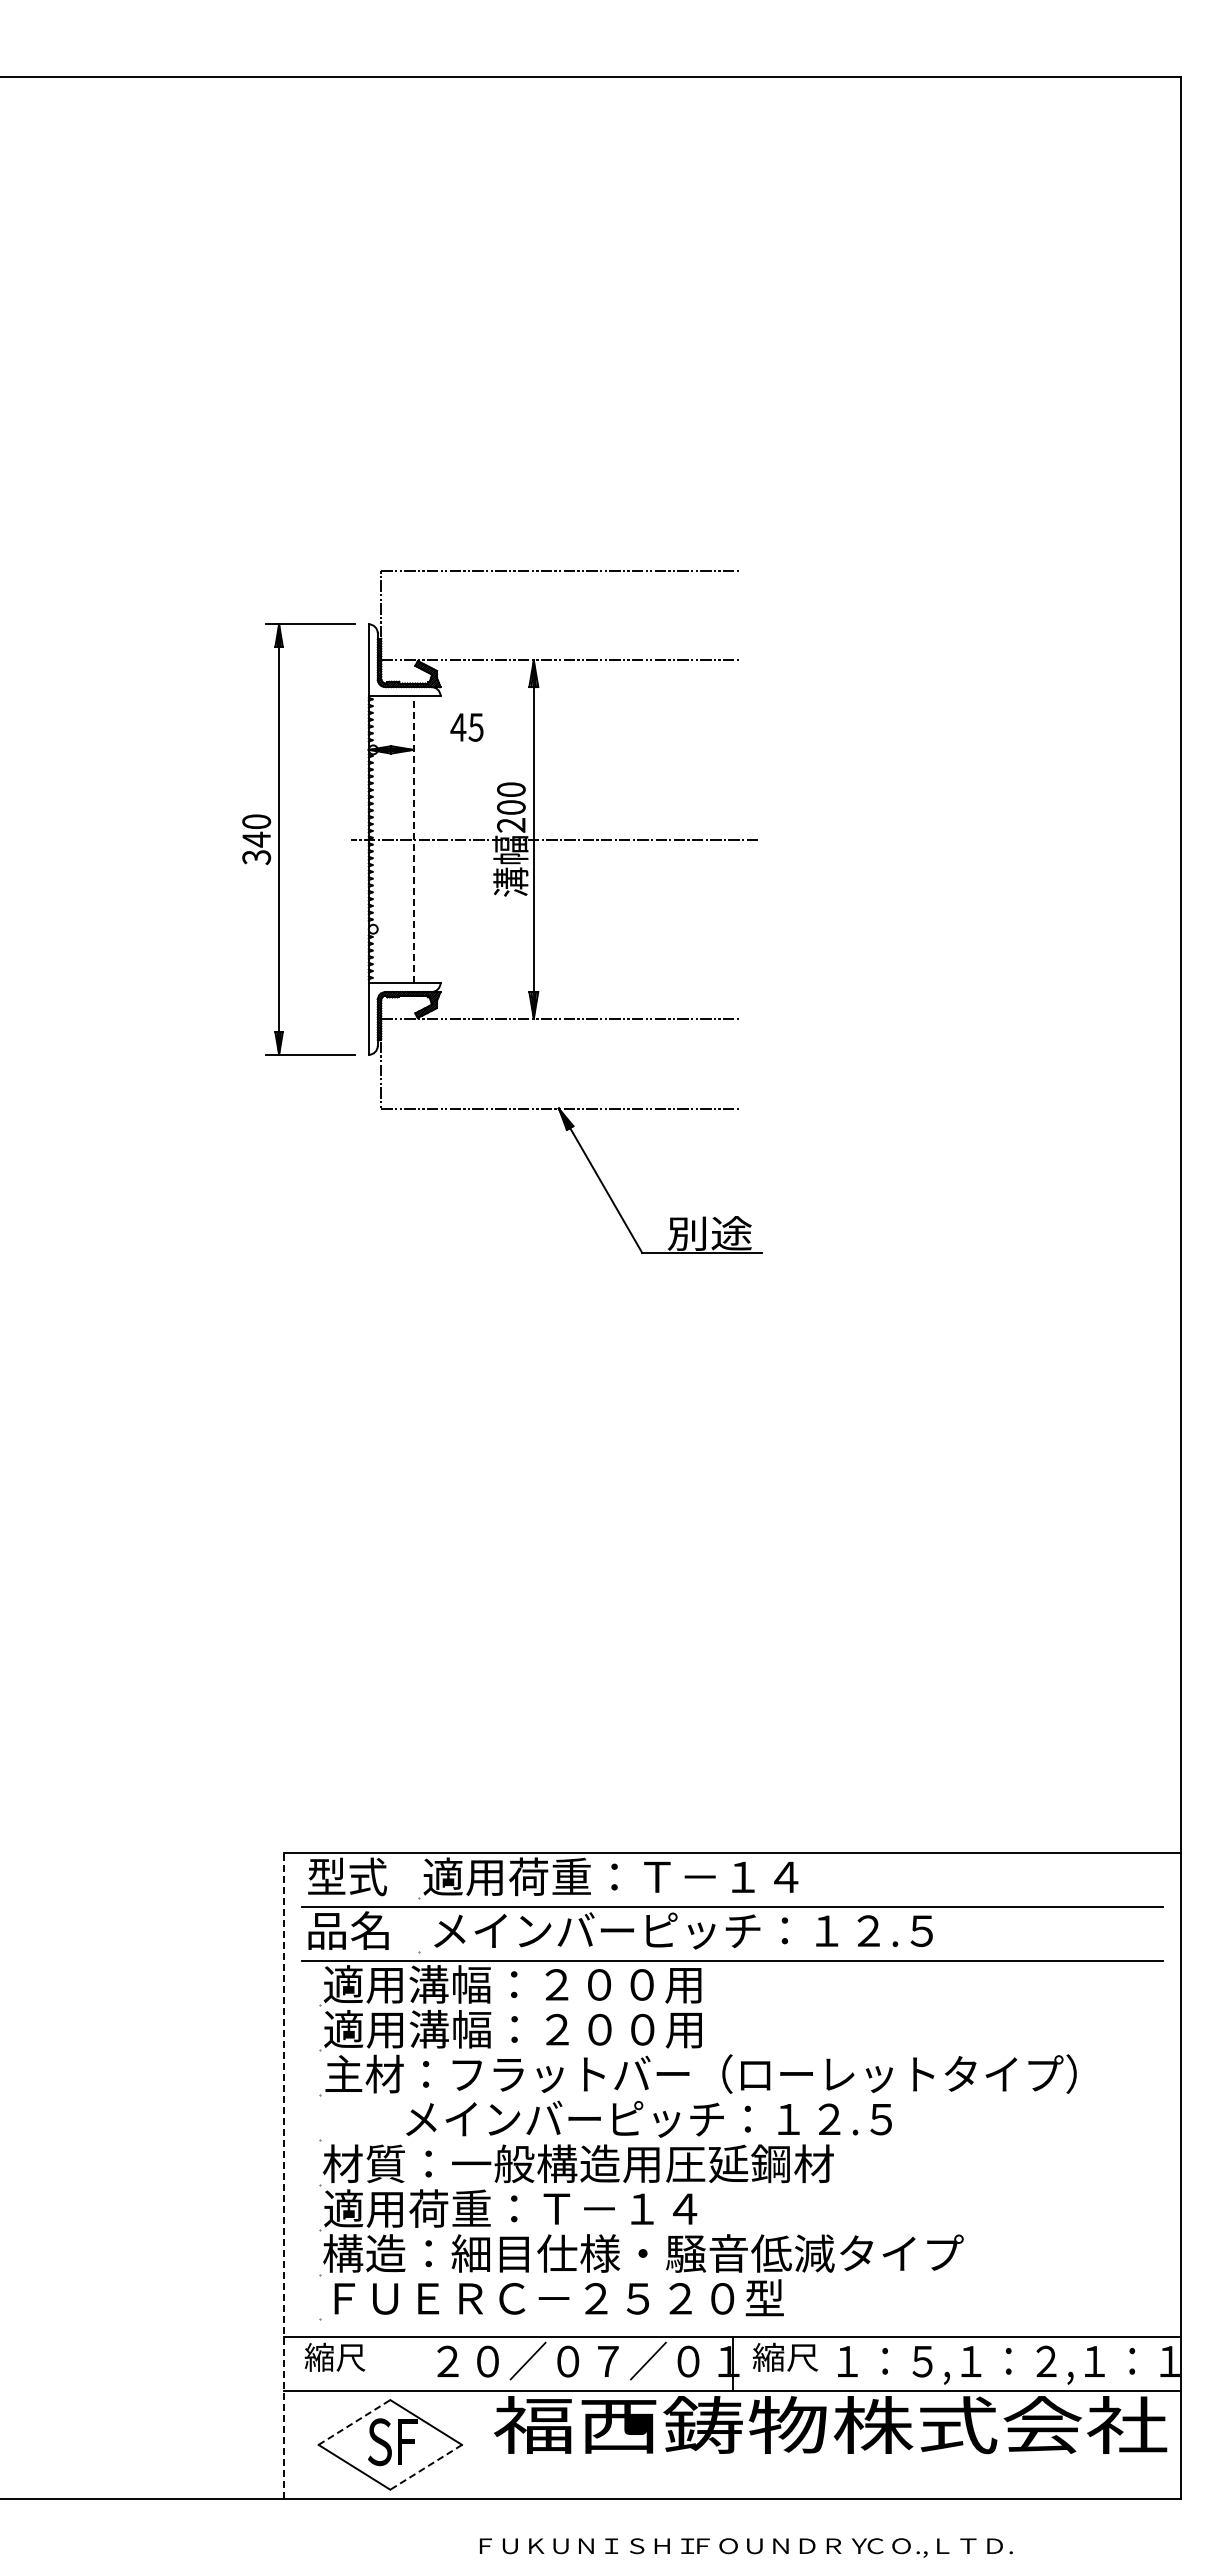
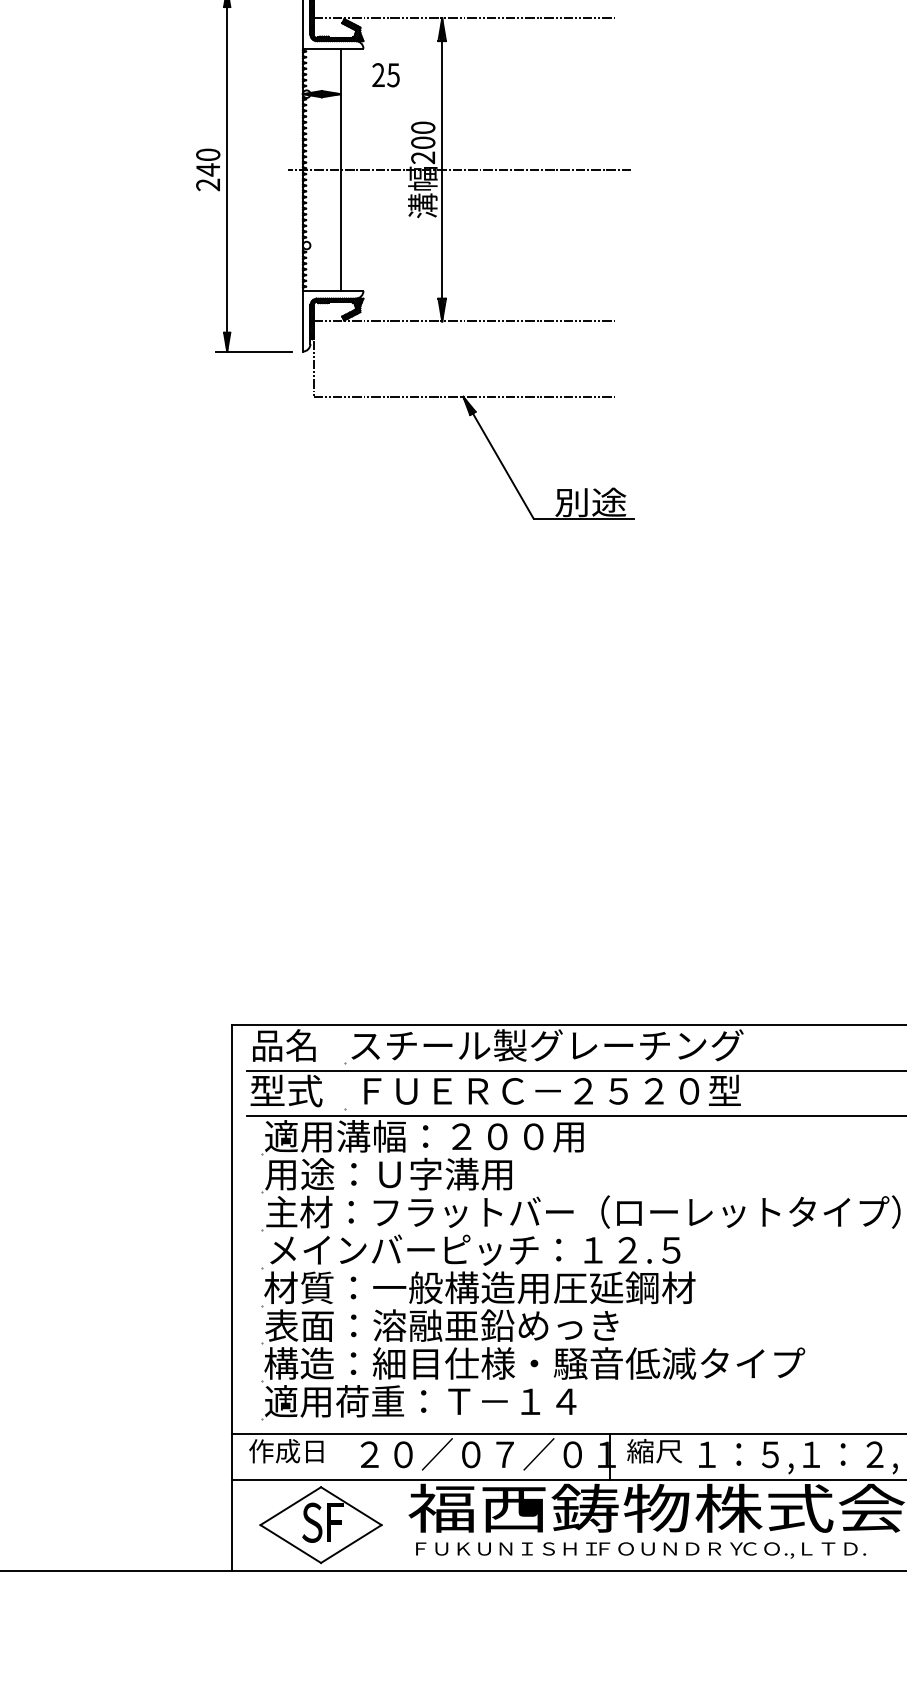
text: (458, 727) -> (378, 75), 45 -> 25
line: (413, 839) -> (340, 169), dashed -> solid
text: (256, 857) -> (208, 185), 340 -> 240
text: (347, 1876) -> (284, 1045), 型式 -> 品名
text: (656, 1876) -> (545, 1045), 適用荷重：Ｔ－１４ -> スチール製グレーチング
text: (349, 1930) -> (286, 1090), 品名 -> 型式
text: (683, 1930) -> (568, 1090), メインバーピッチ：１２.５ -> ＦＵＥＲＣ－２５２０型
text: (512, 2028) -> (424, 1173), 適用溝幅：２００用 -> 用途：Ｕ字溝用
text: (648, 2118) -> (474, 1249), moved
line: (284, 2175) -> (231, 1297), dashed -> solid
text: (533, 2208) -> (441, 1325), 適用荷重：Ｔ－１４ -> 表面：溶融亜鉛めっき
text: (553, 2298) -> (458, 1401), ＦＵＥＲＣ－２５２０型 -> 適用荷重：Ｔ－１４
text: (348, 2356) -> (285, 1450), 縮尺 -> 作成日
line: (354, 2422) -> (290, 1506), dashed -> solid
line: (425, 2467) -> (350, 1544), dashed -> solid
text: (746, 2547) -> (641, 1550), moved

